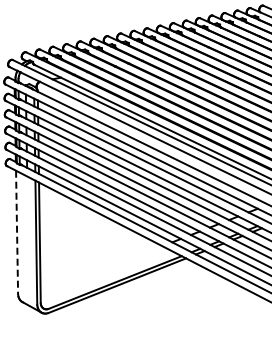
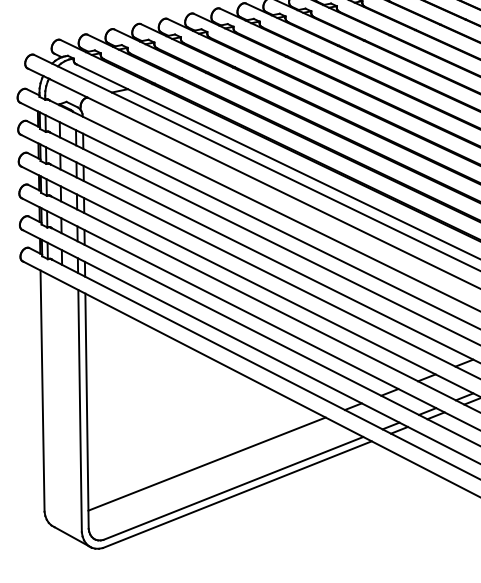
line: (17, 232) -> (43, 390), dashed -> solid
line: (101, 270) -> (206, 464), added

